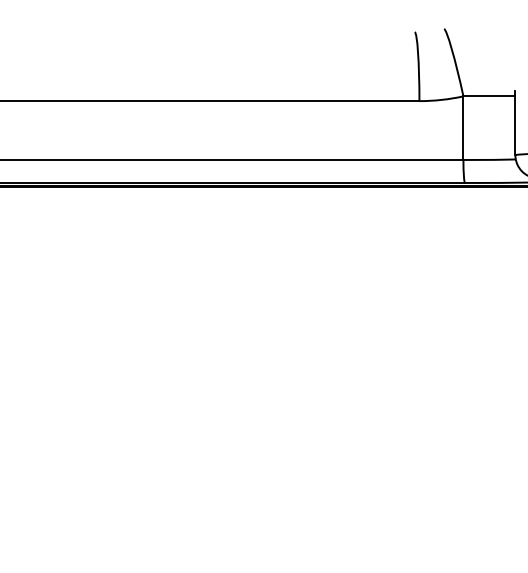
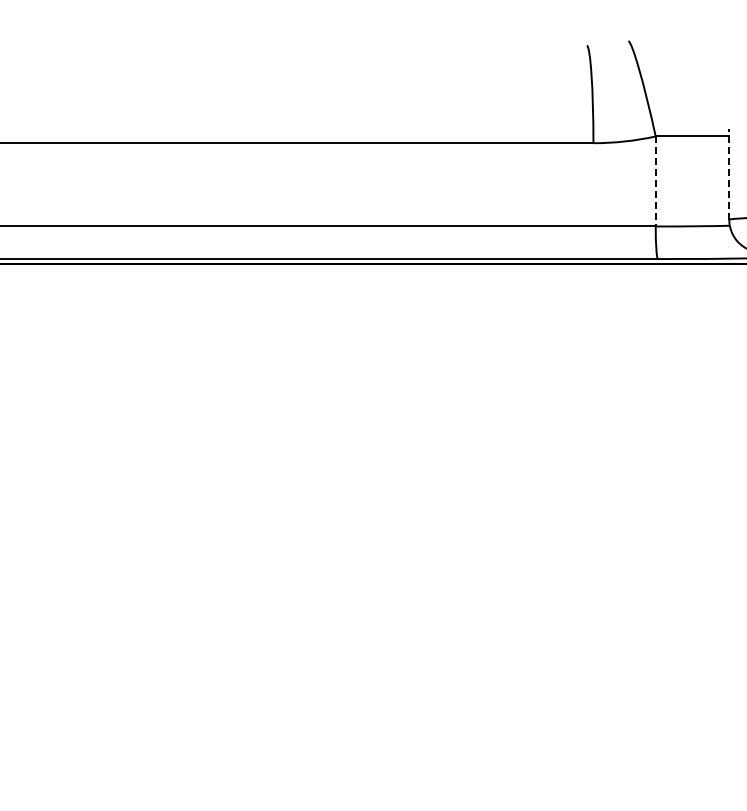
line: (515, 123) -> (729, 174), solid -> dashed
line: (463, 128) -> (655, 181), solid -> dashed

